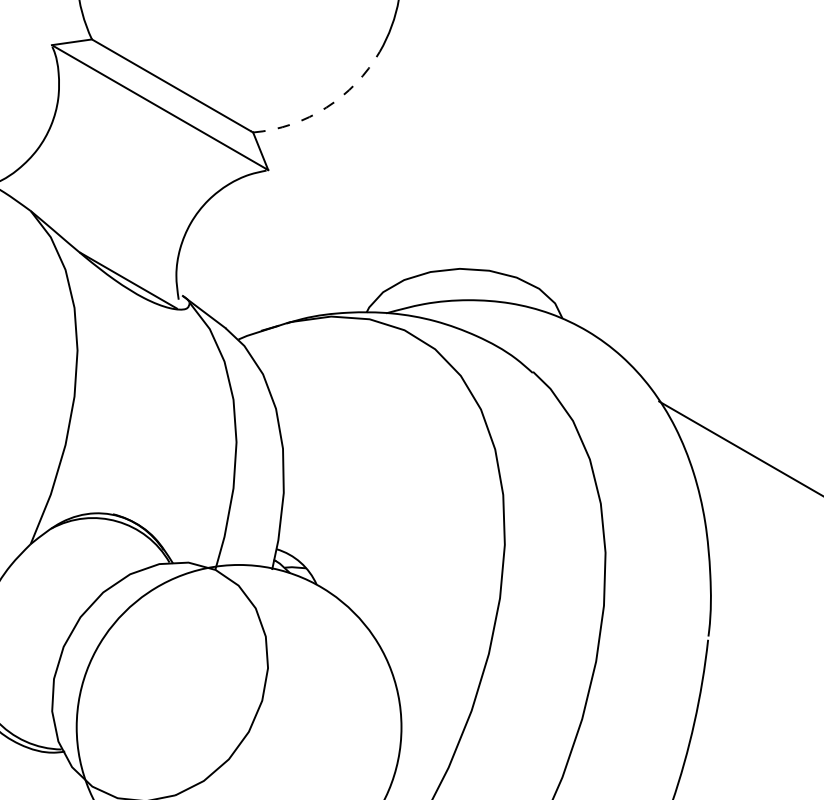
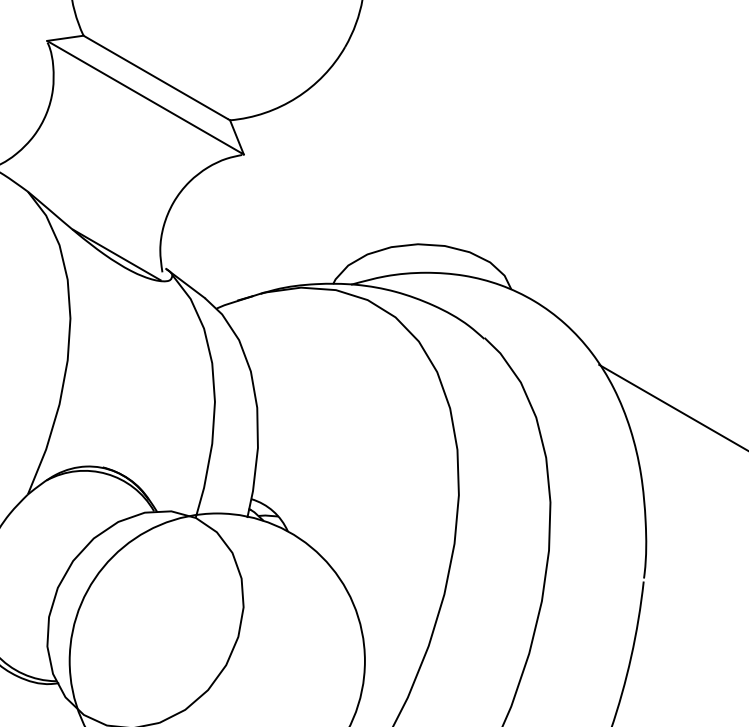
arc: (326, 107) -> (296, 97), dashed -> solid

